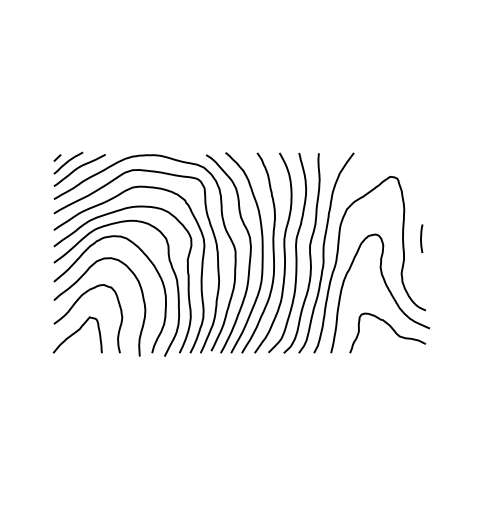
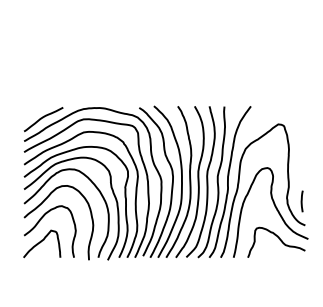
part: (68, 162) -> (35, 113), removed
line: (421, 238) -> (302, 201), moved

